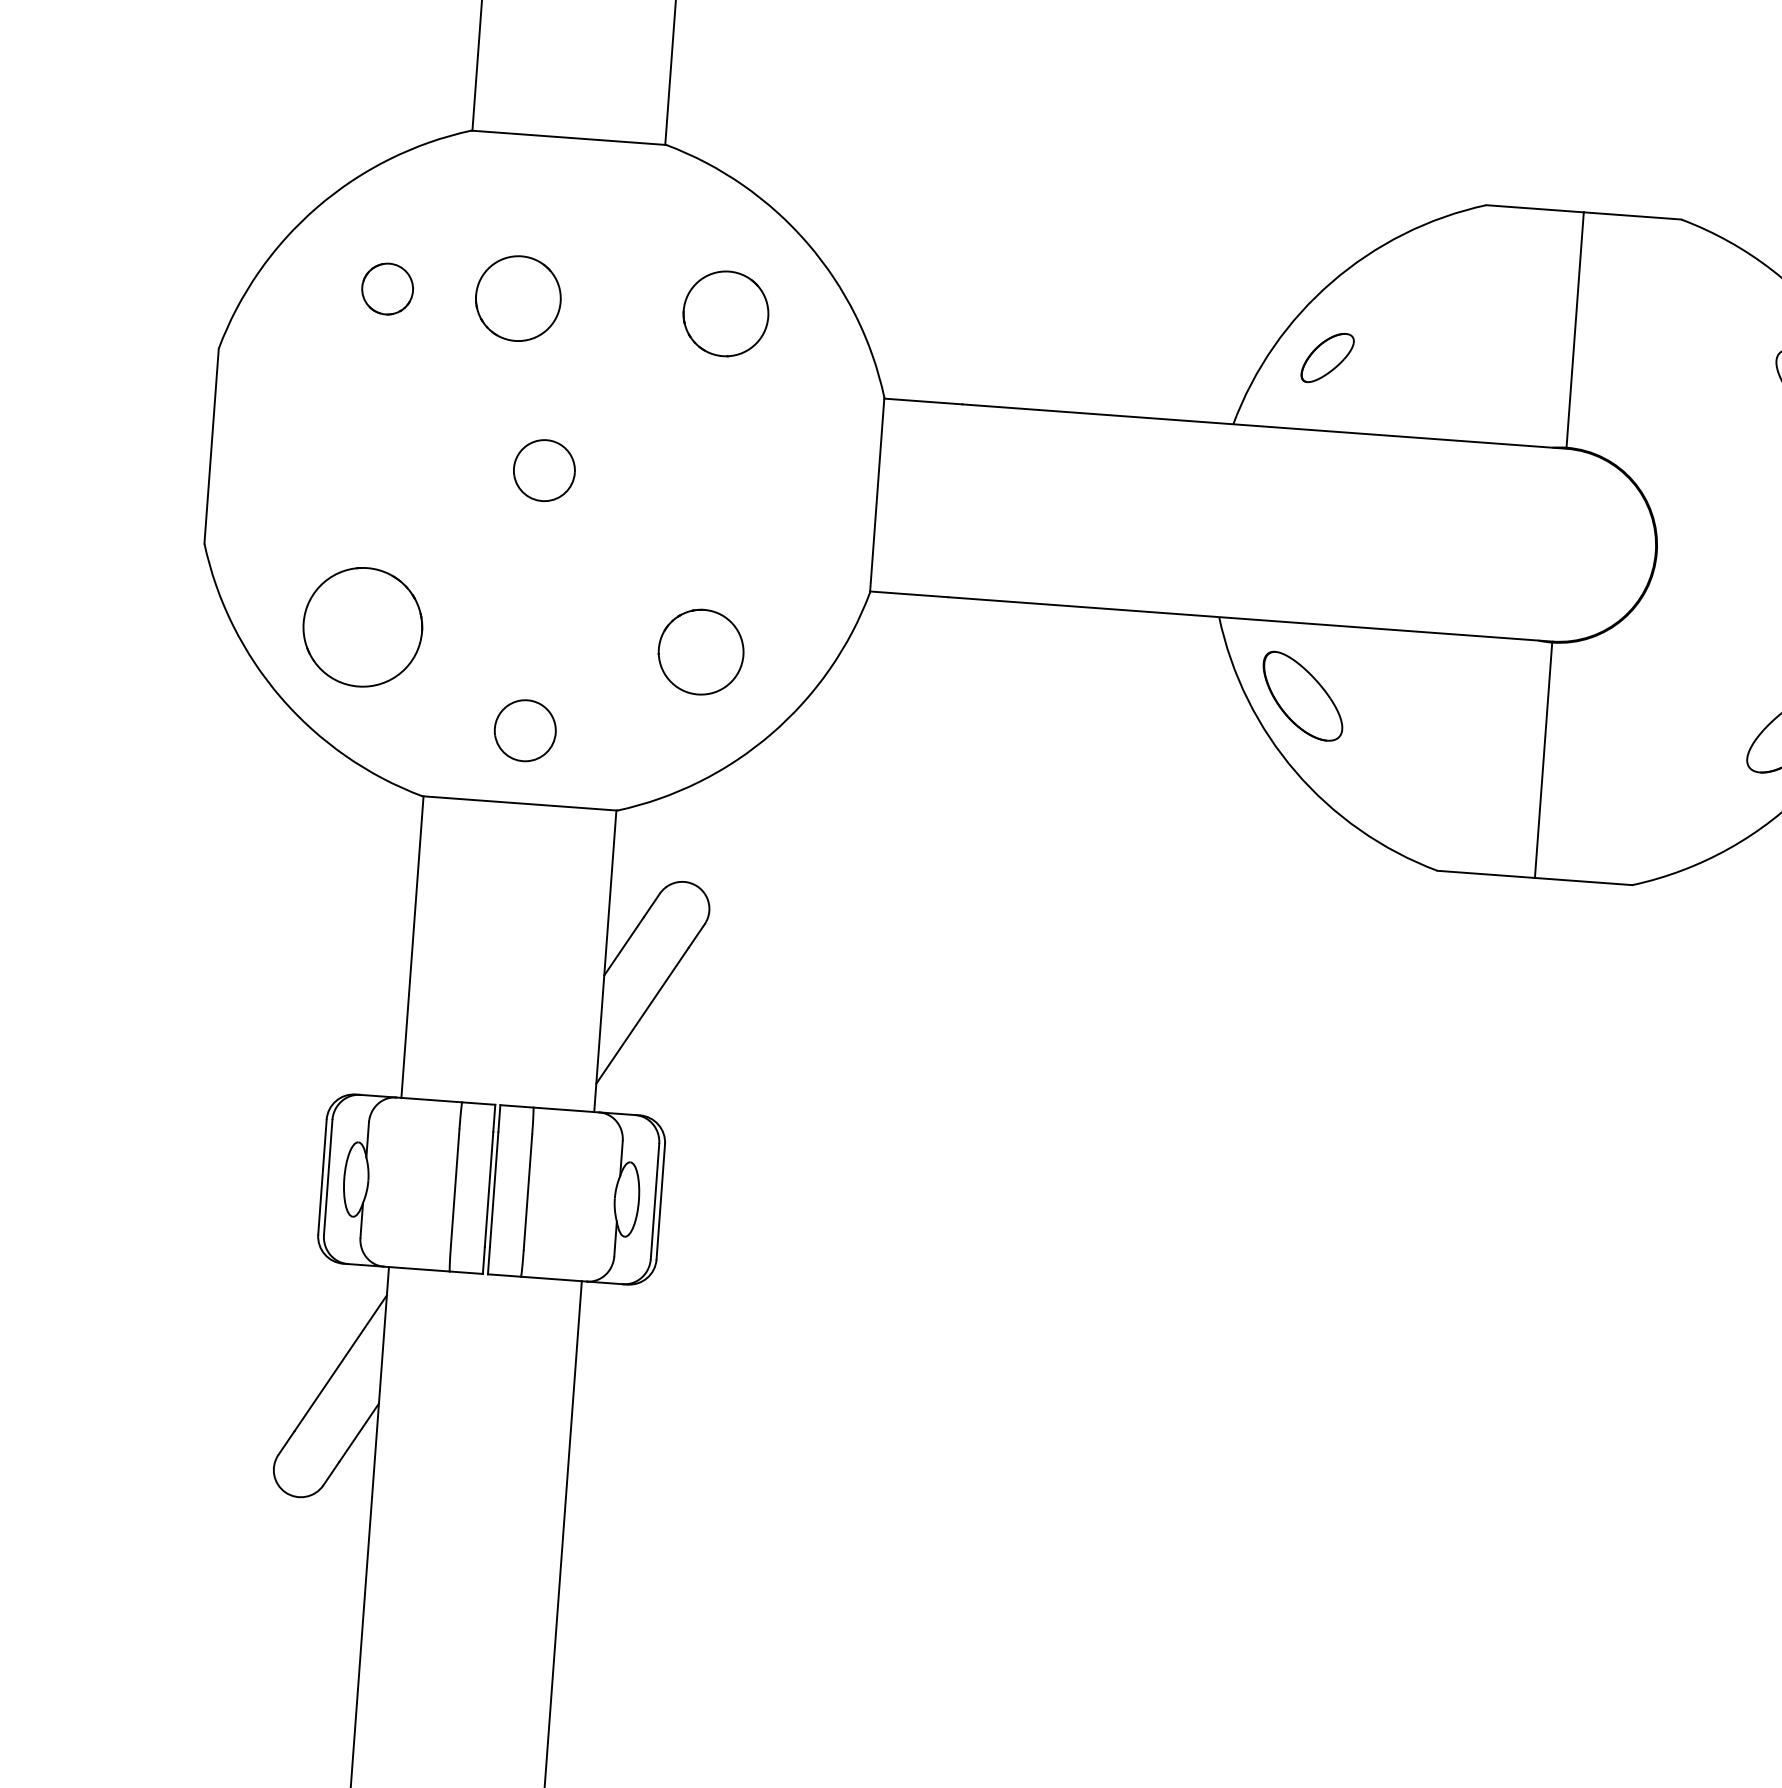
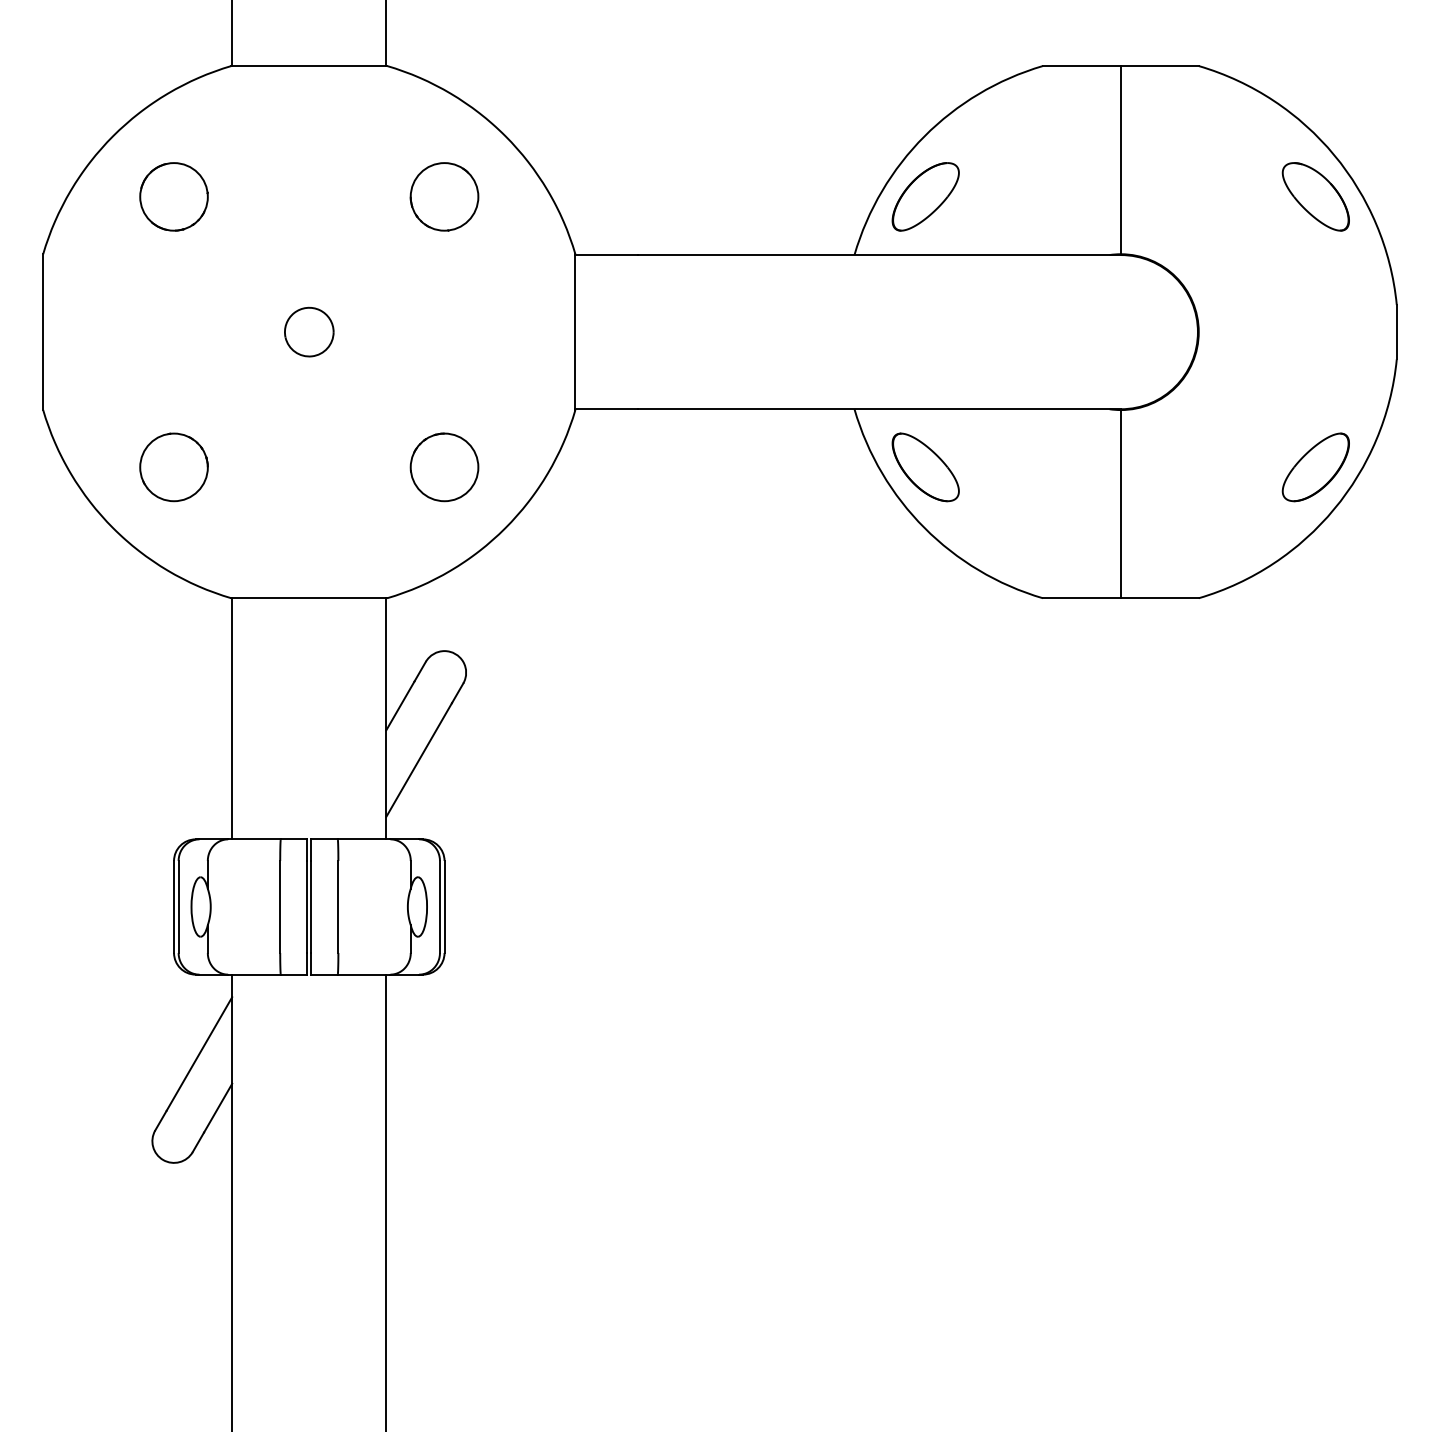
circle: (387, 288) -> (173, 196), size x1.67
part: (518, 298) -> (278, 196), removed
part: (1327, 357) -> (925, 196), size x1.67
part: (362, 627) -> (173, 467), size x0.71
part: (525, 729) -> (309, 539), removed

